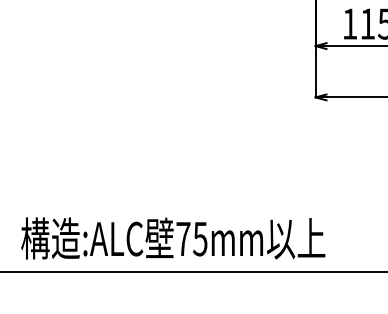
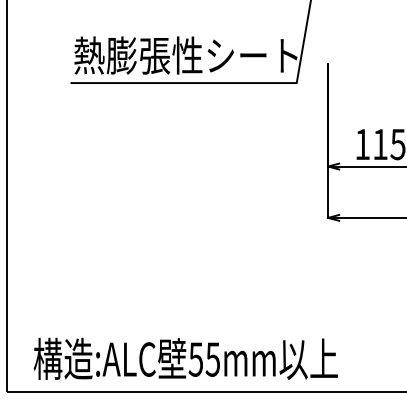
text: (182, 239) -> (195, 359), 75mm -> 55mm

